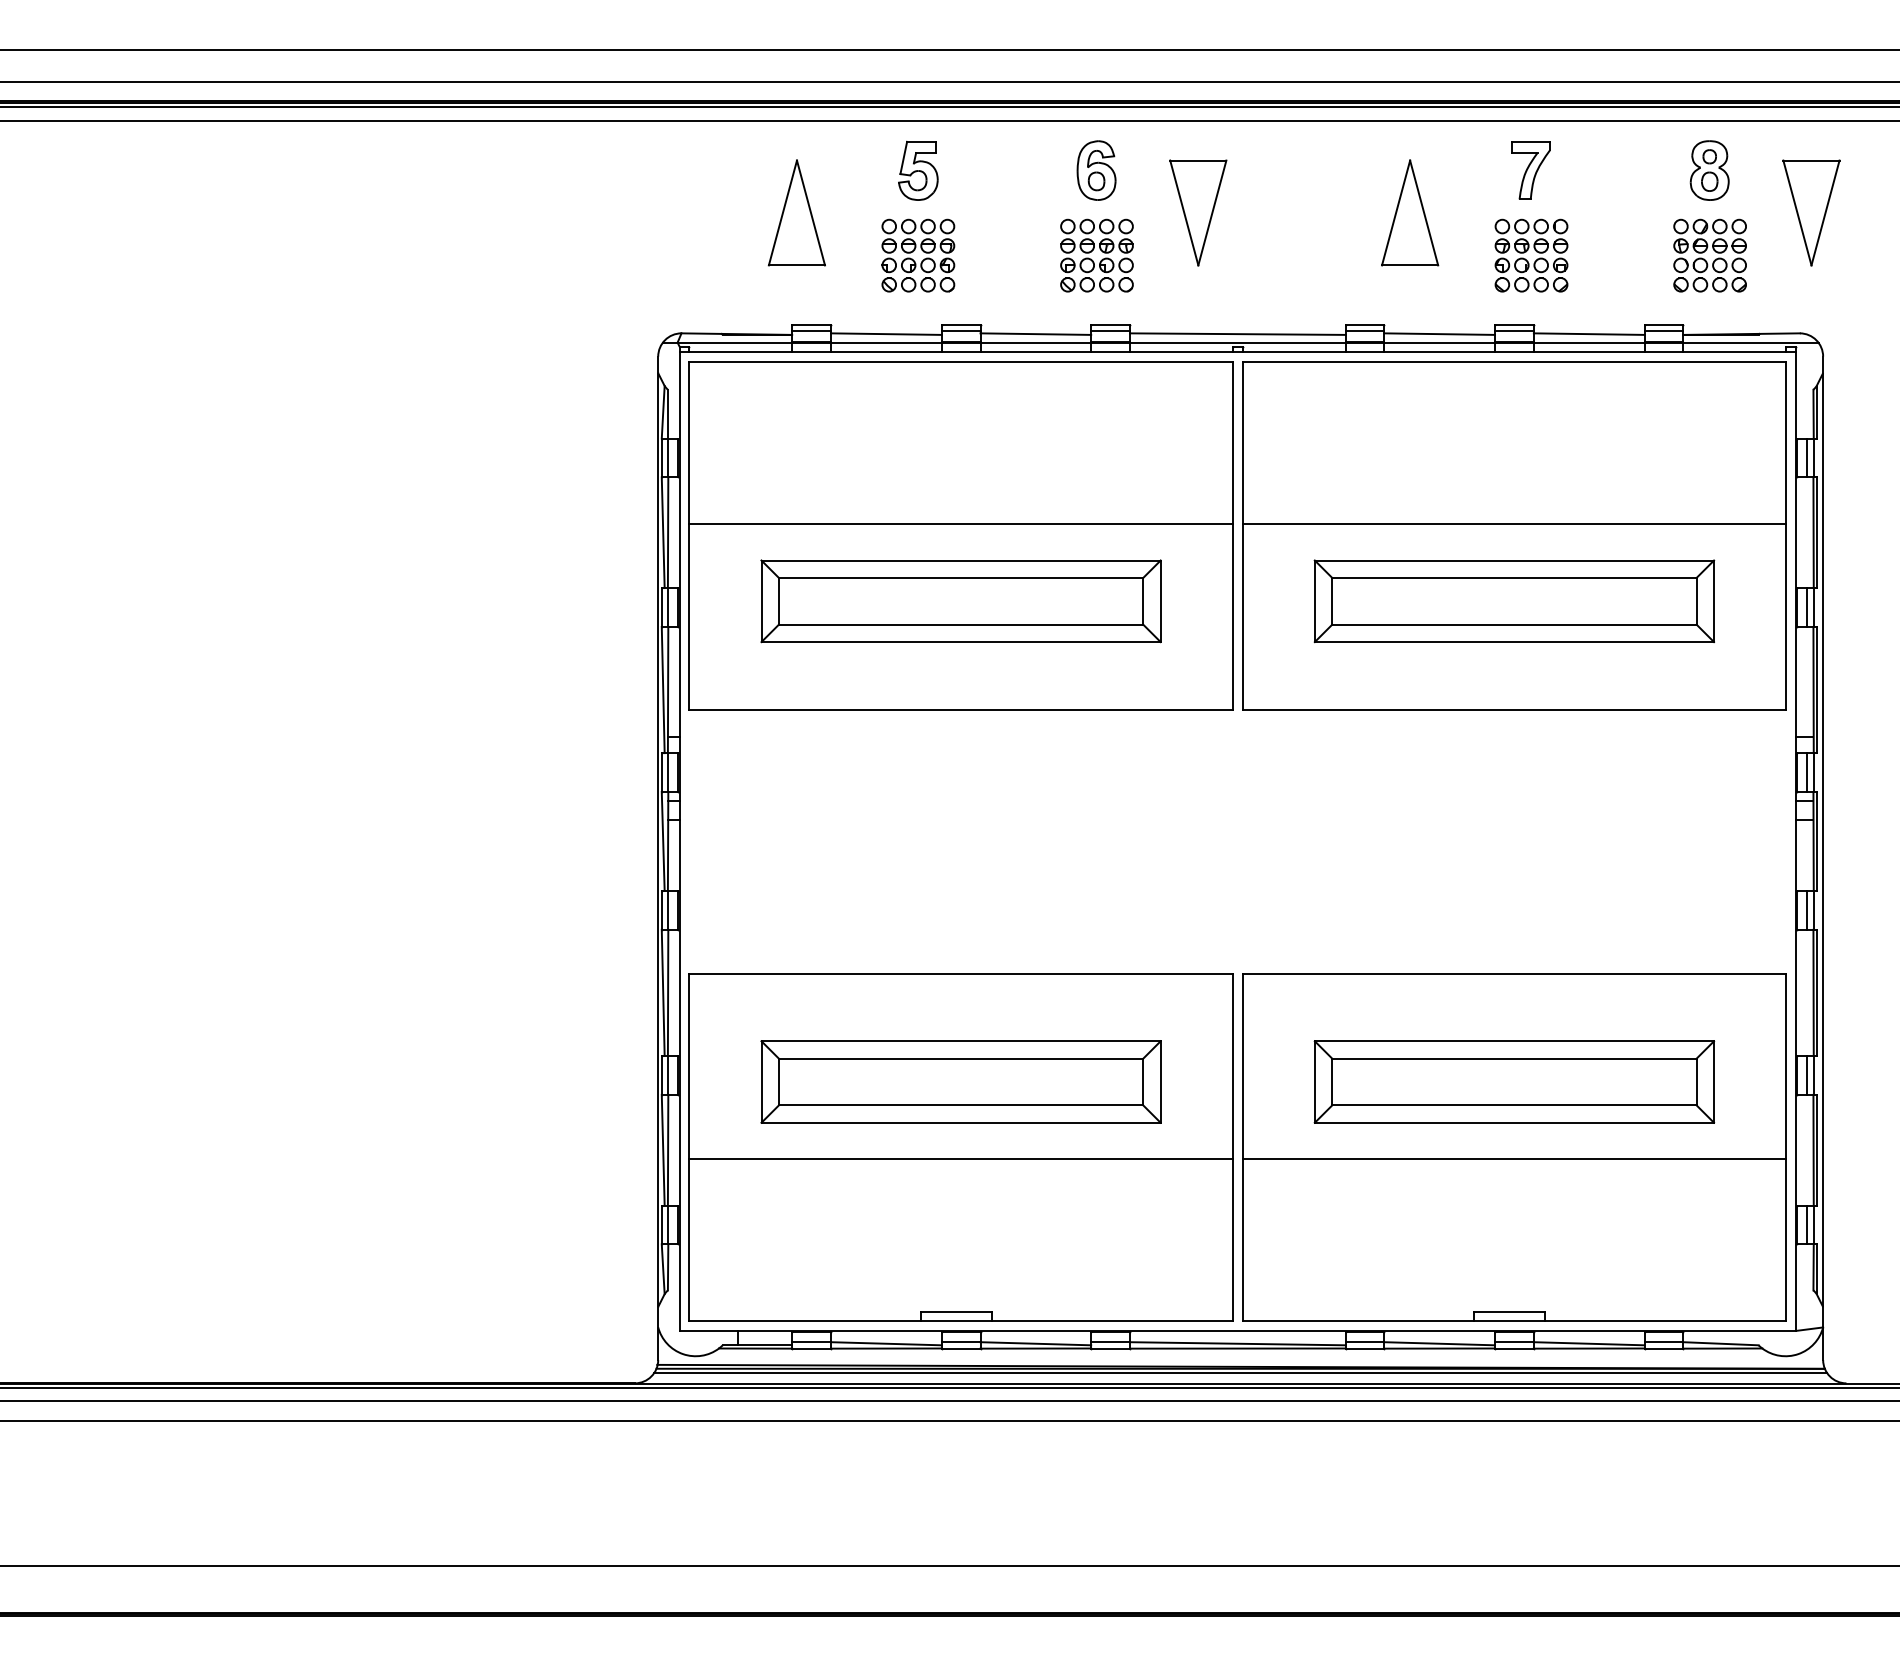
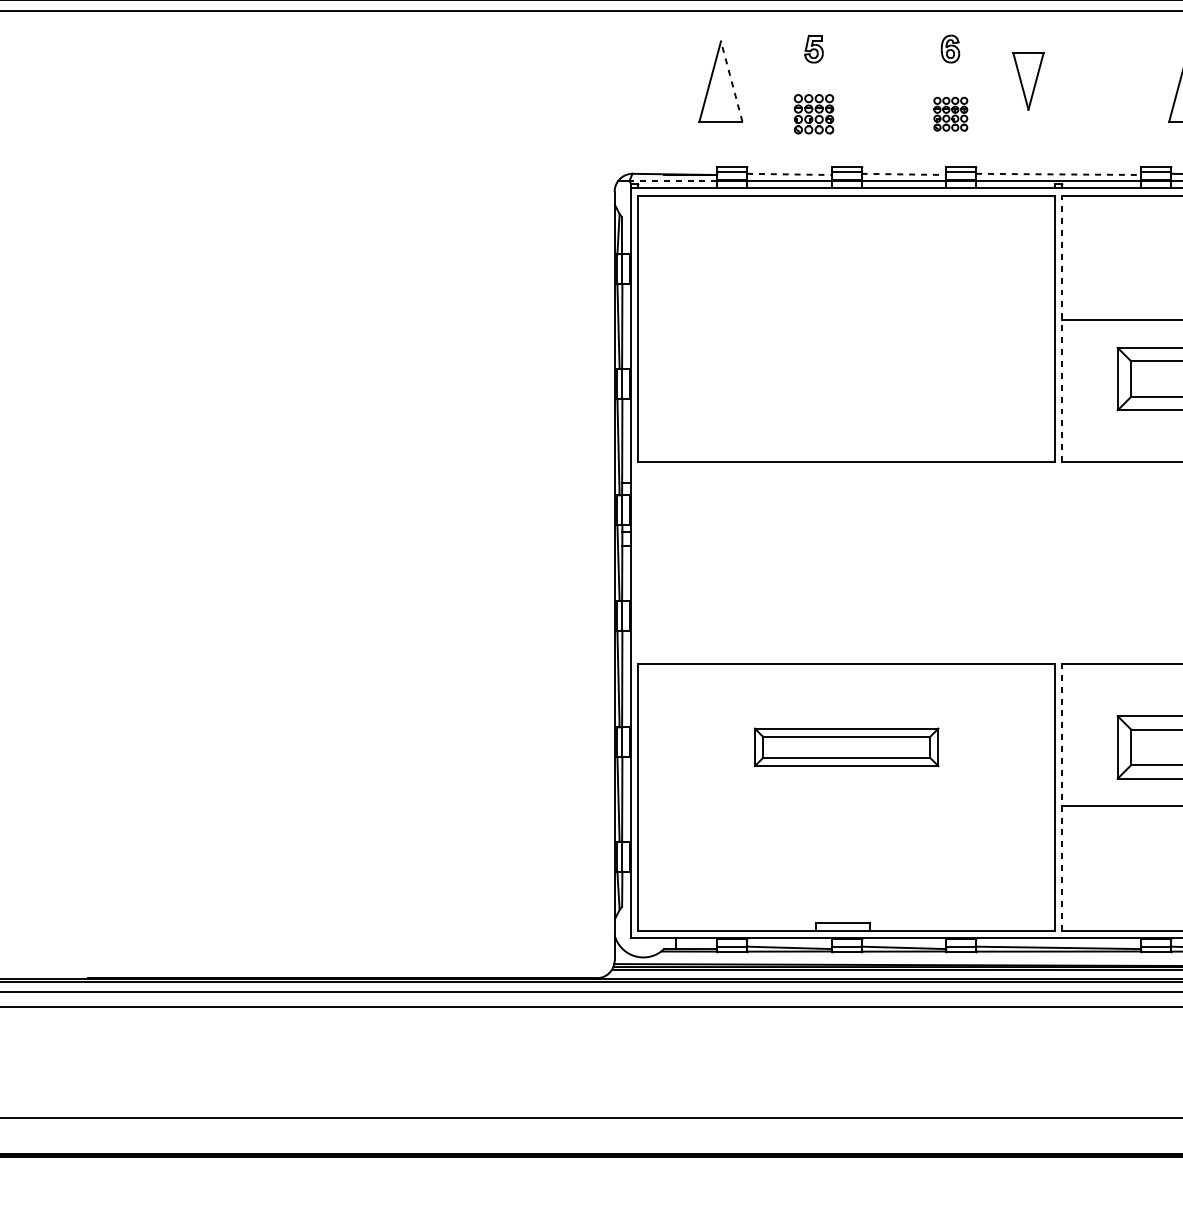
part: (918, 170) -> (814, 49), size x0.6
part: (1096, 170) -> (950, 49), size x0.6
line: (810, 212) -> (731, 81), solid -> dashed
part: (1198, 212) -> (1028, 81), size x0.7
part: (918, 255) -> (814, 114), size x0.7
part: (1096, 255) -> (950, 114), size x0.6
line: (886, 334) -> (789, 174), solid -> dashed
line: (1036, 334) -> (904, 174), solid -> dashed
line: (1237, 334) -> (1058, 174), solid -> dashed
line: (734, 342) -> (673, 180), solid -> dashed
line: (960, 524) -> (846, 320), removed
line: (1242, 535) -> (1062, 328), solid -> dashed
part: (960, 601) -> (846, 379), removed
part: (960, 1081) -> (846, 746), size x0.6
line: (1242, 1147) -> (1062, 797), solid -> dashed
line: (960, 1158) -> (846, 805), removed

